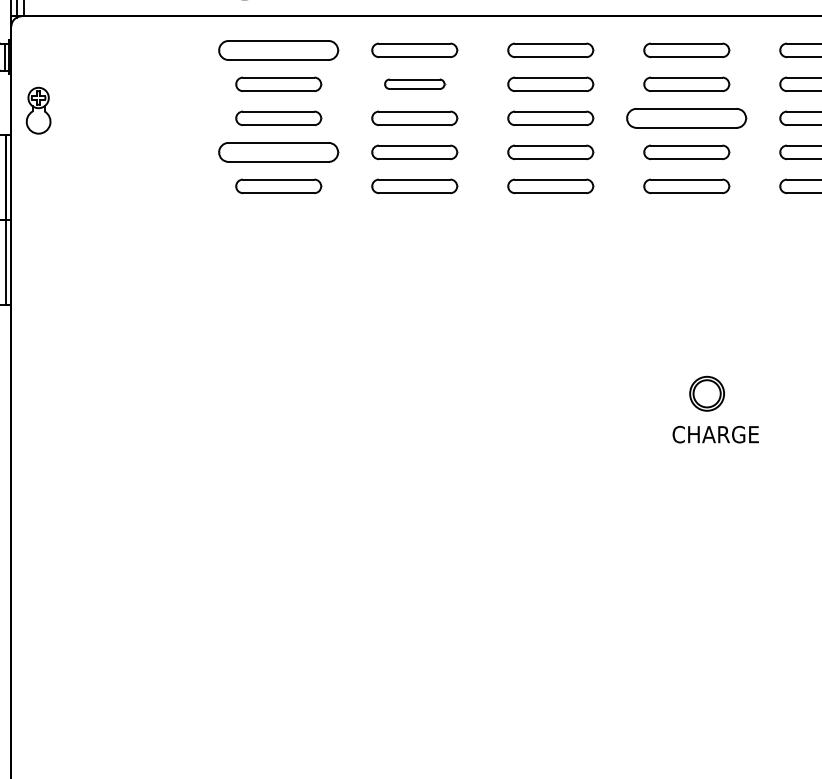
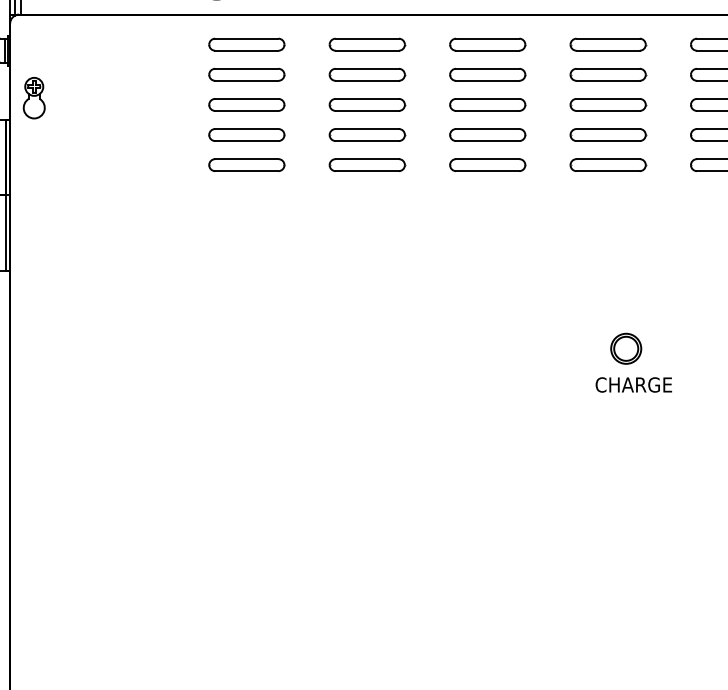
part: (278, 50) -> (246, 44), size x0.71
part: (414, 84) -> (367, 74), size x1.43
part: (687, 117) -> (608, 104), size x0.71
part: (278, 151) -> (246, 134), size x0.71

